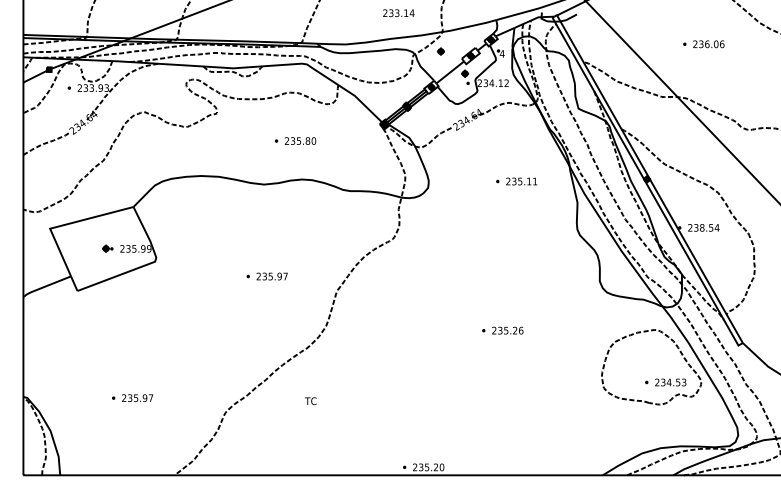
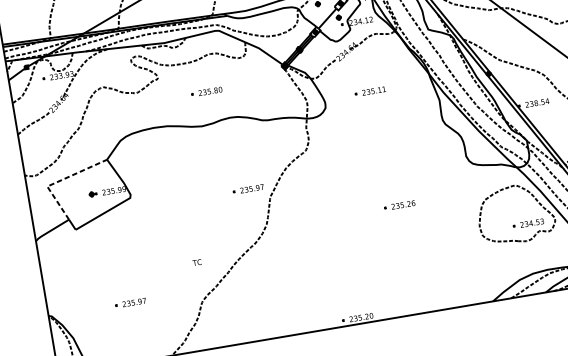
part: (295, 140) -> (206, 91), moved
part: (516, 181) -> (370, 91), moved
line: (66, 224) -> (59, 181), solid -> dashed
part: (266, 276) -> (247, 189), moved
text: (310, 401) -> (197, 262), moved

